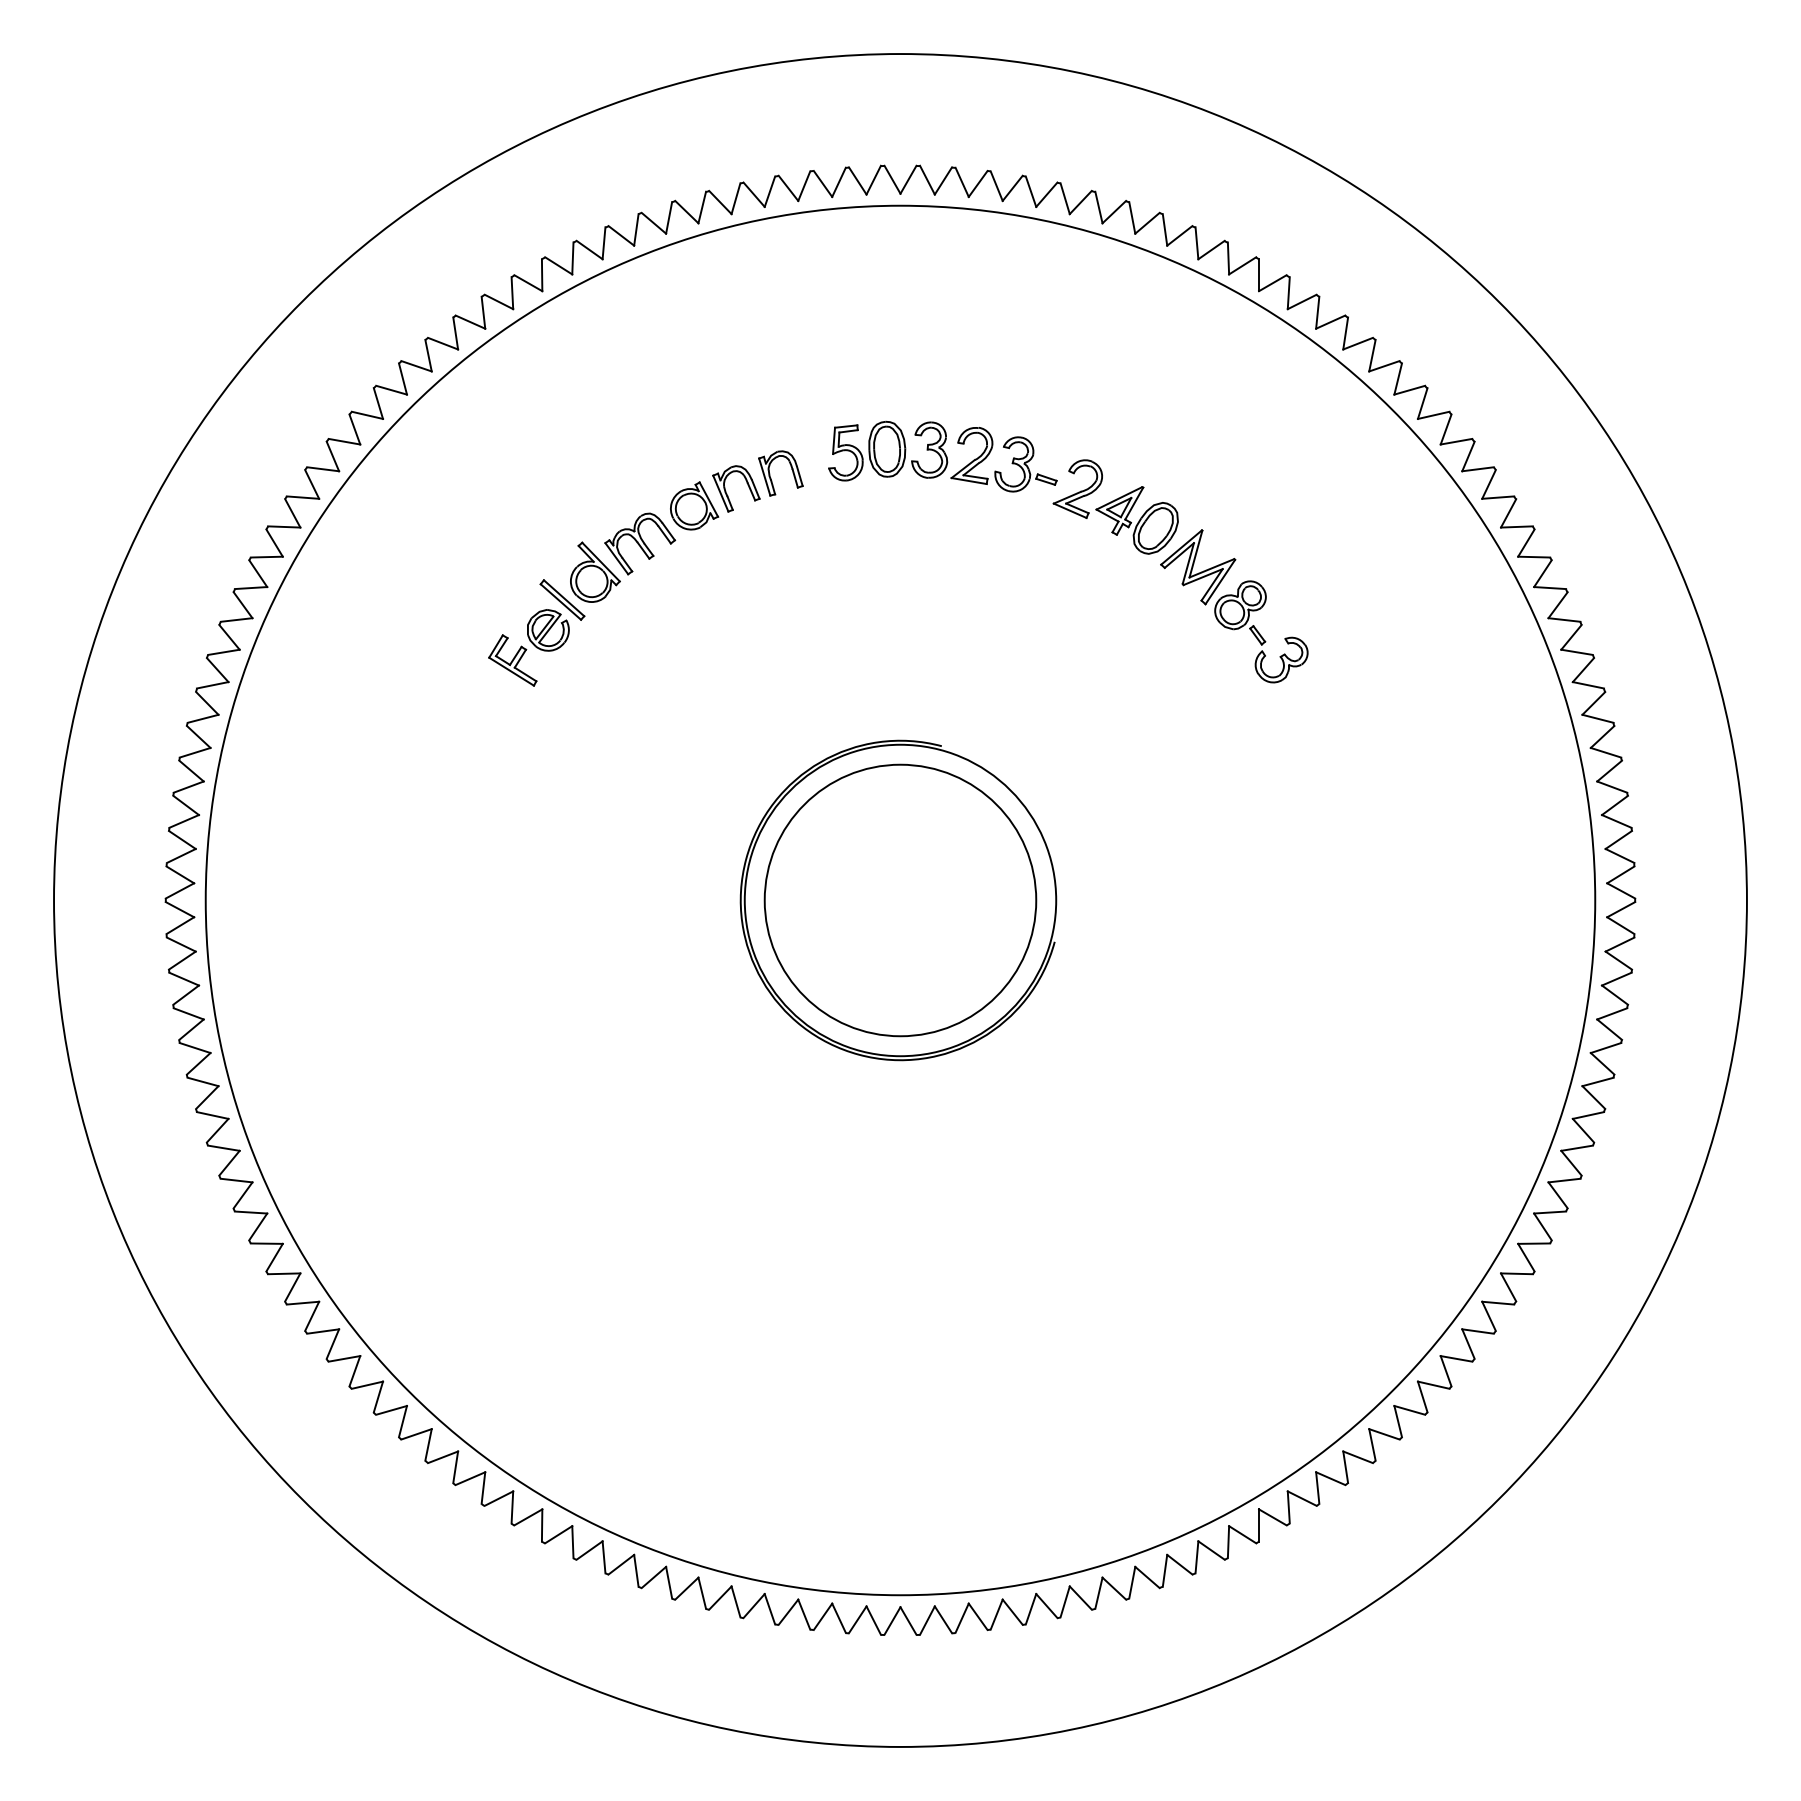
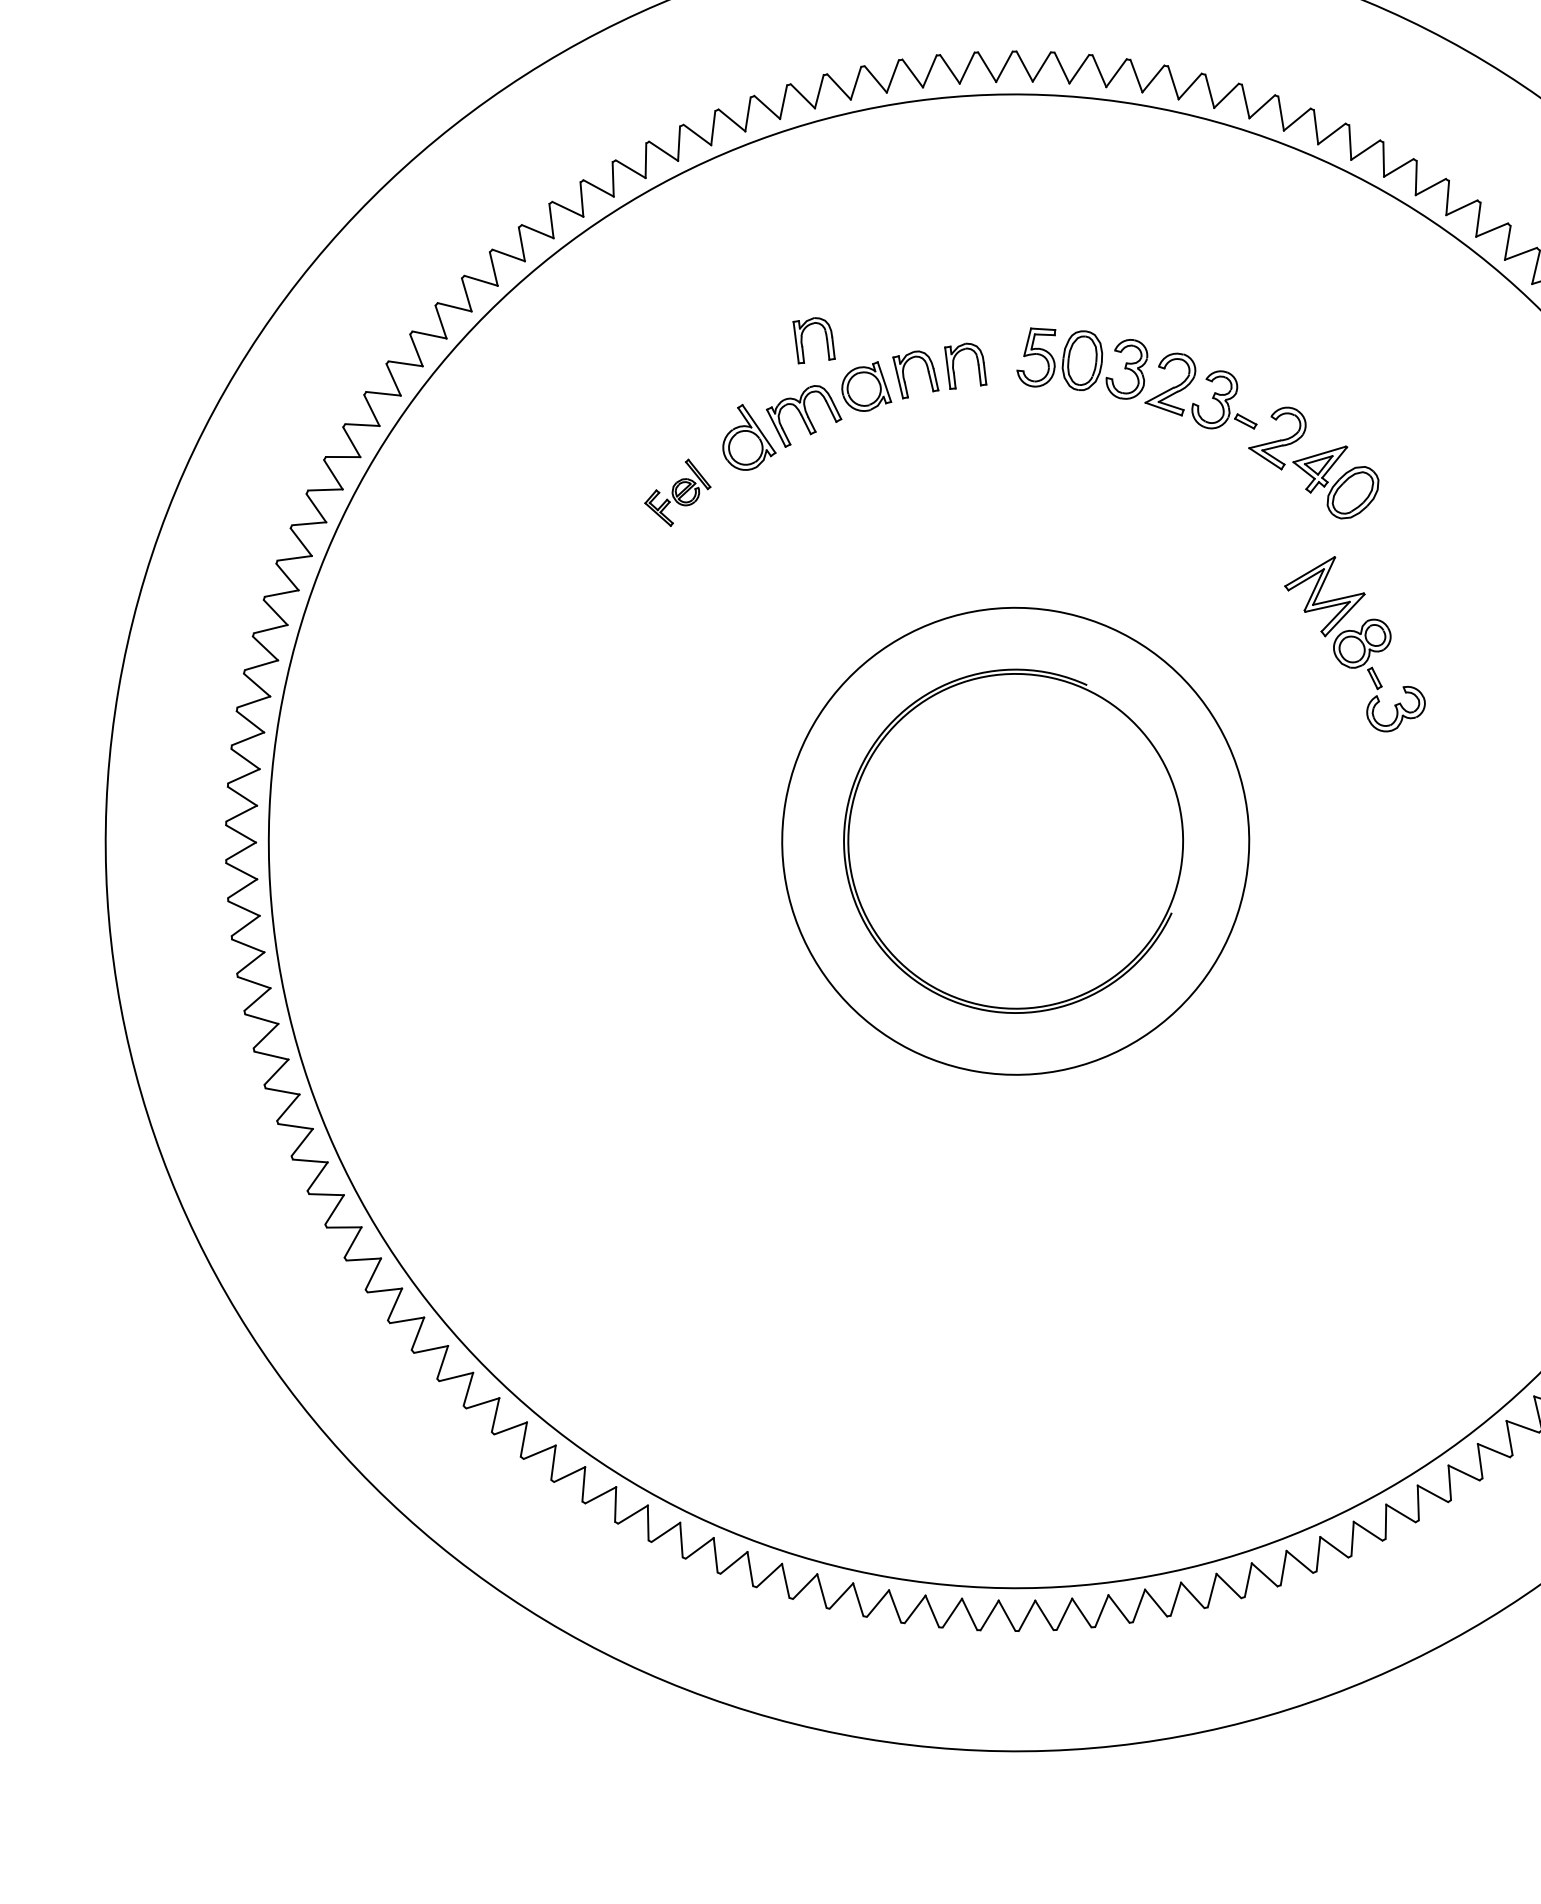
part: (627, 473) -> (802, 339), added
part: (1234, 606) -> (1355, 643), moved
part: (536, 632) -> (677, 492), size x0.6
circle: (900, 900) -> (1015, 841), size x1.6

